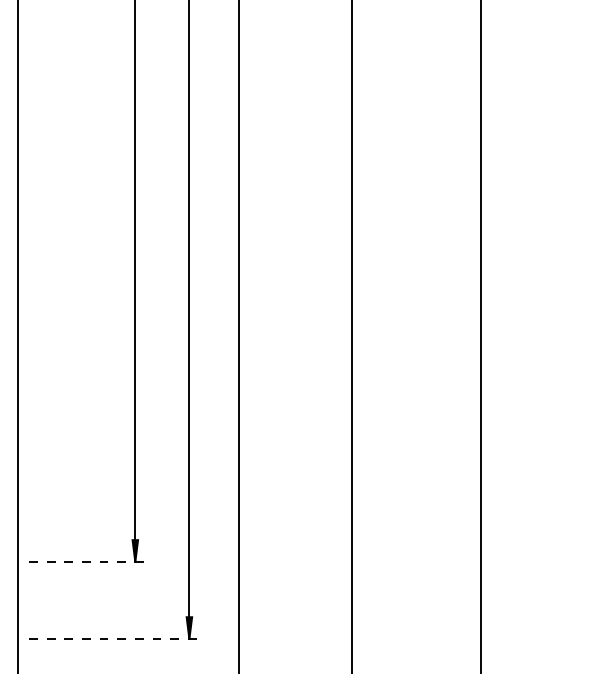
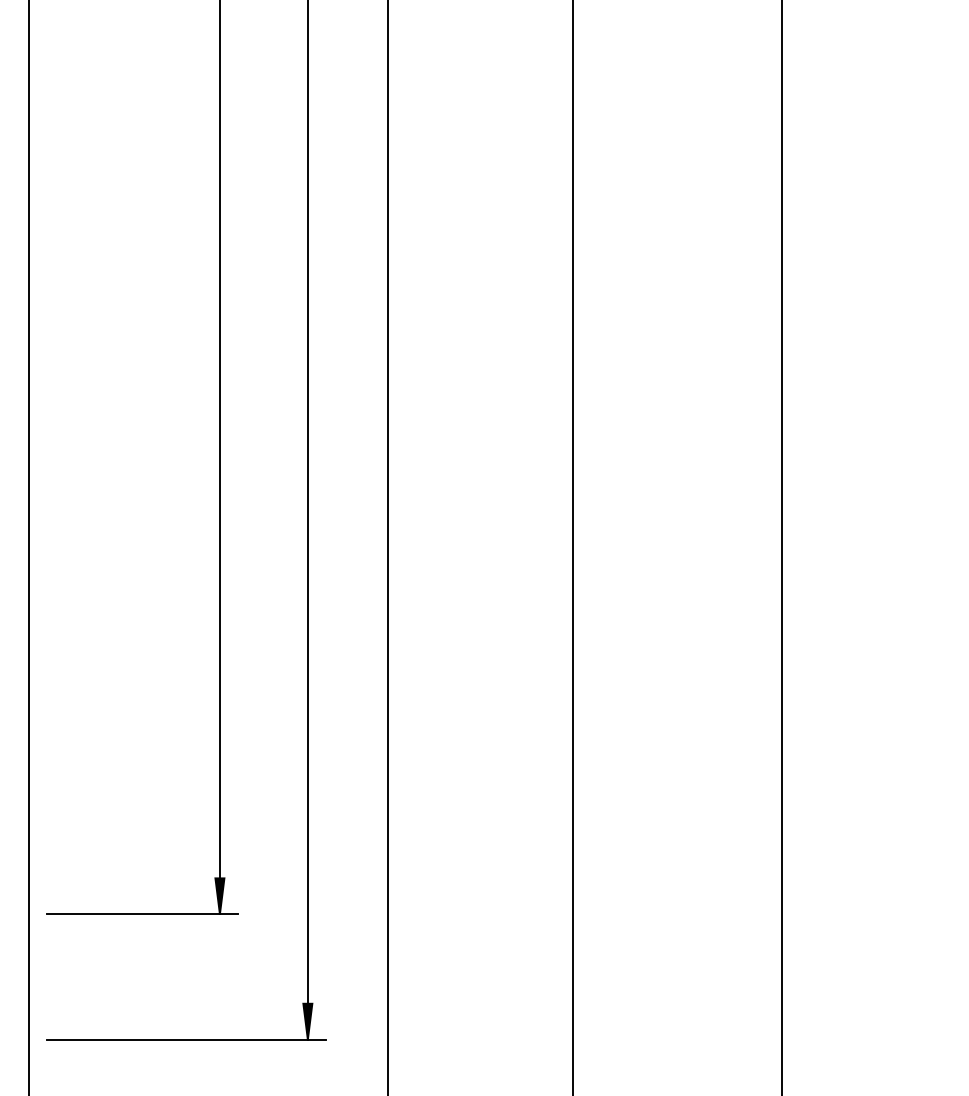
line: (87, 562) -> (142, 914), dashed -> solid
line: (114, 639) -> (186, 1039), dashed -> solid

